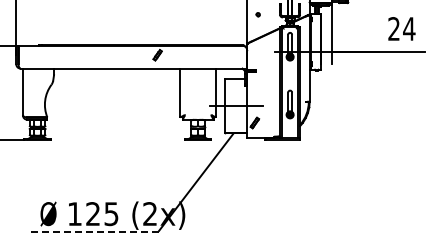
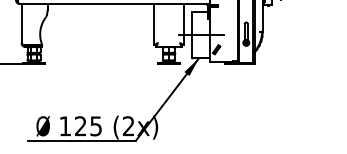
fill: (224, 143) -> (191, 66), added
line: (94, 231) -> (81, 140), dashed -> solid

